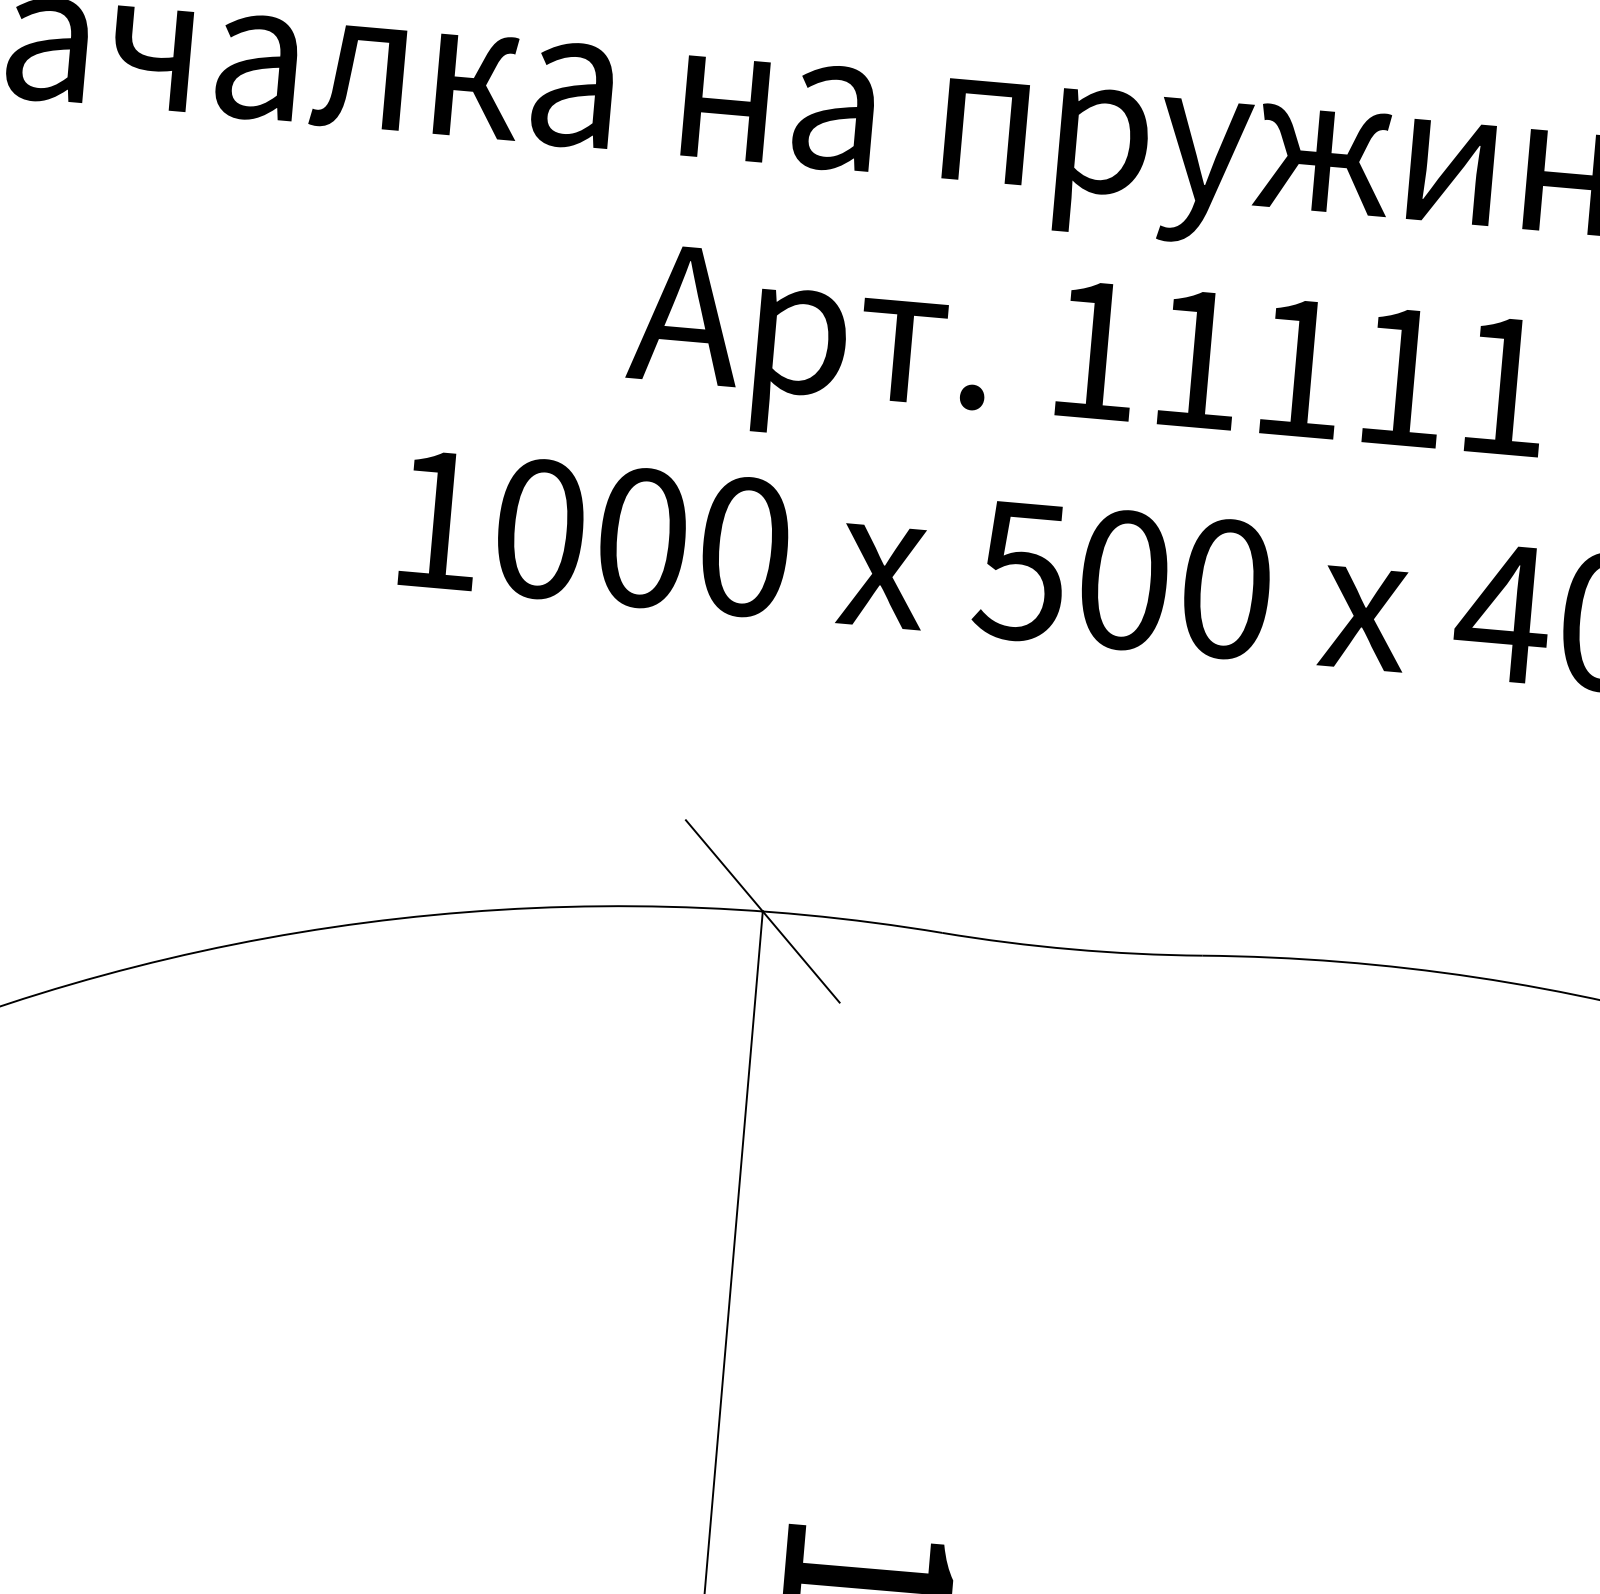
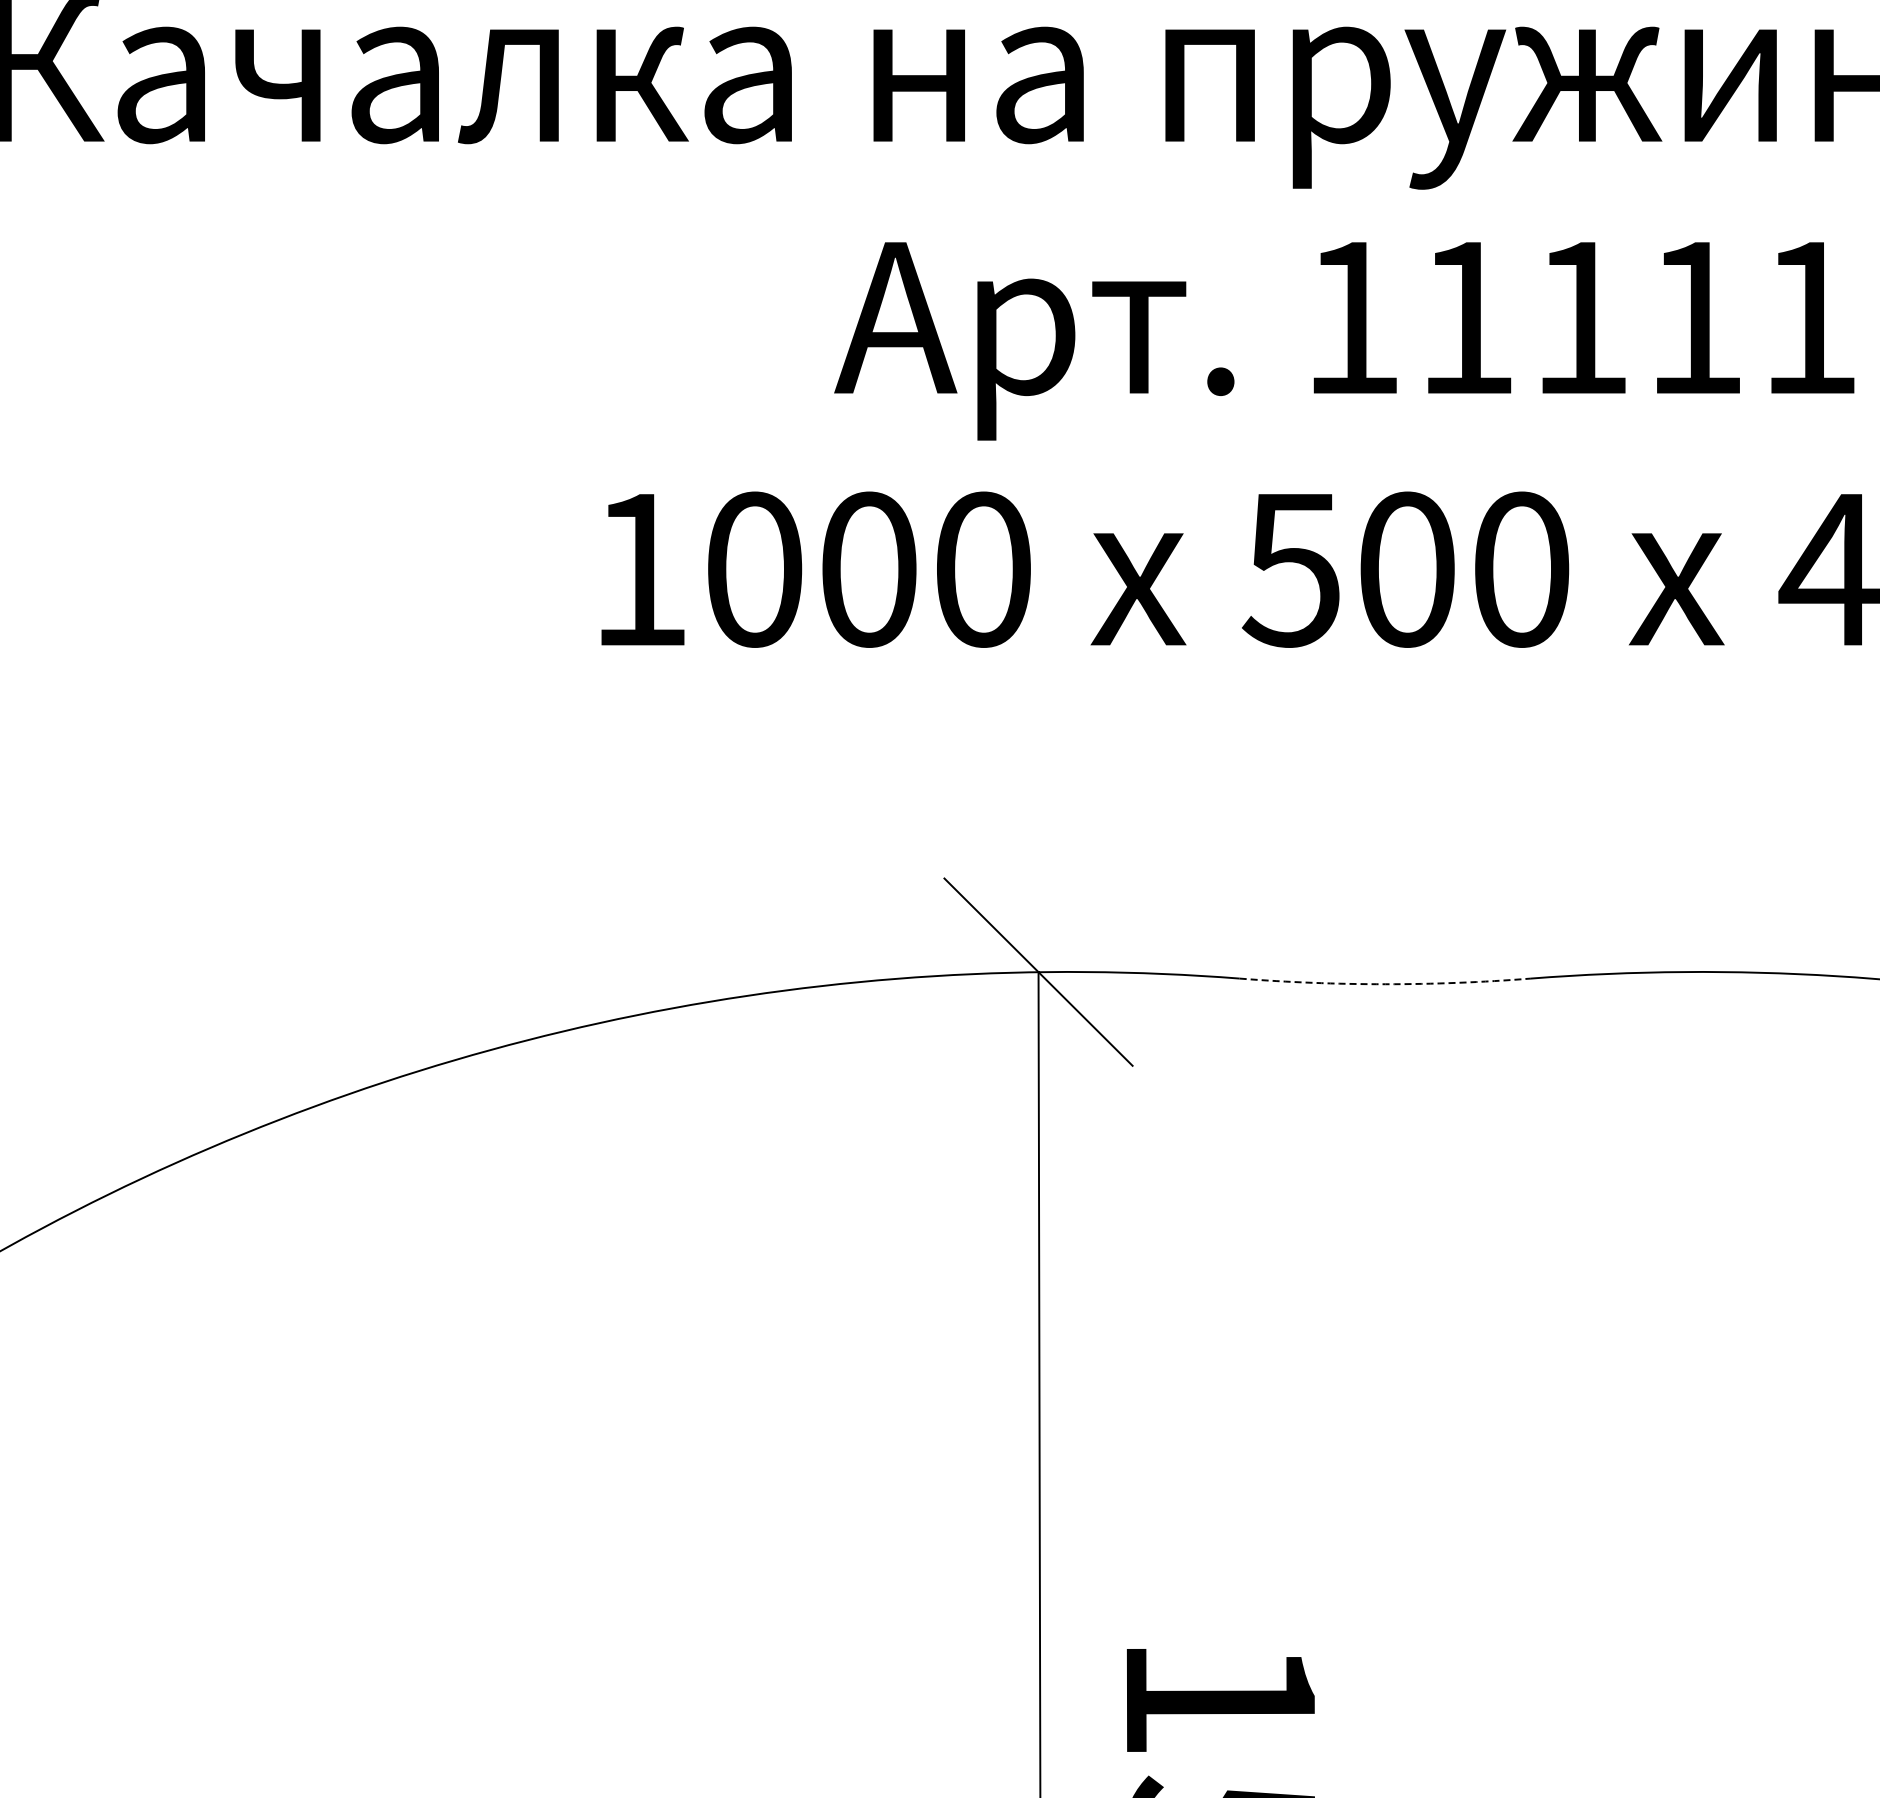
arc: (1072, 949) -> (1385, 984), solid -> dashed

